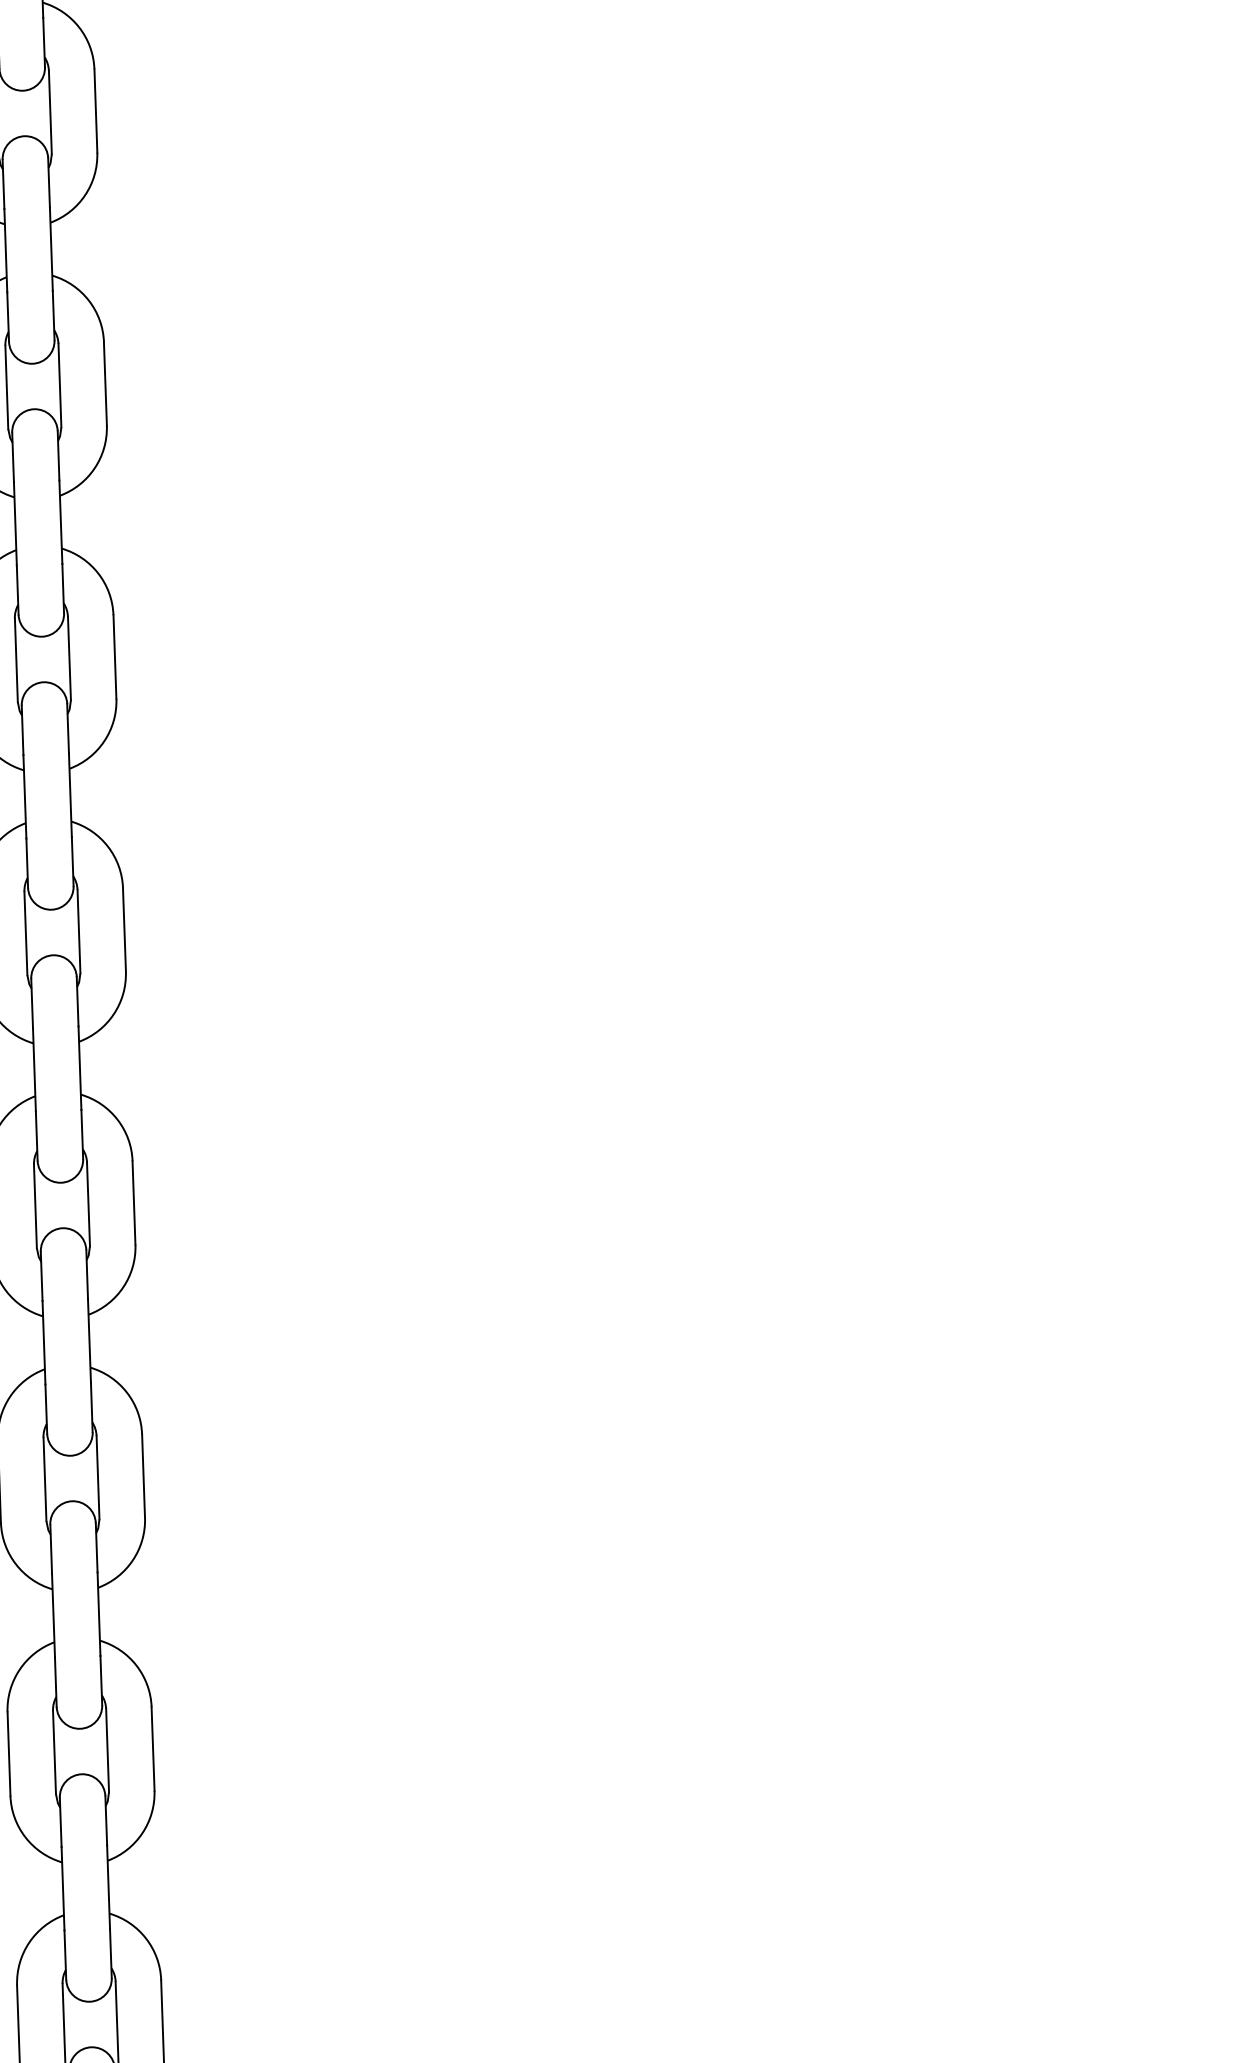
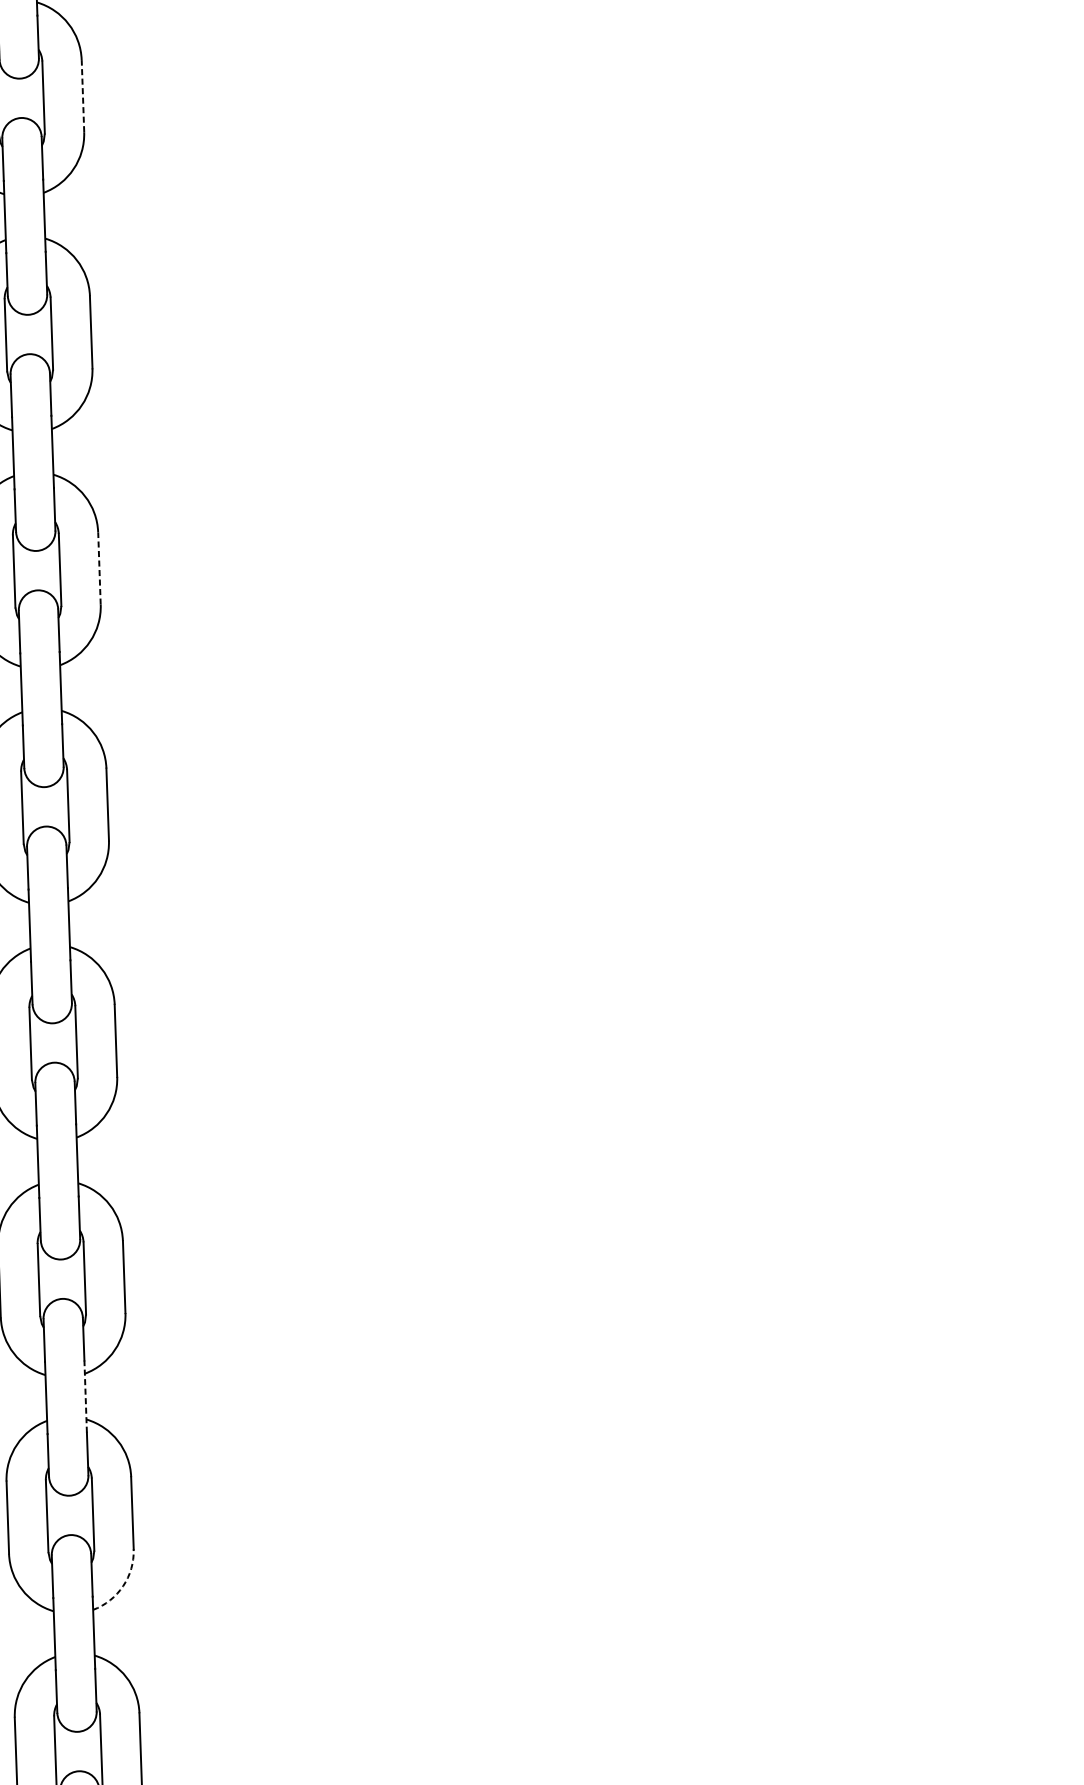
line: (95, 110) -> (82, 95), solid -> dashed
line: (114, 656) -> (99, 568), solid -> dashed
line: (99, 1614) -> (86, 1396), solid -> dashed
arc: (142, 1833) -> (123, 1586), solid -> dashed

